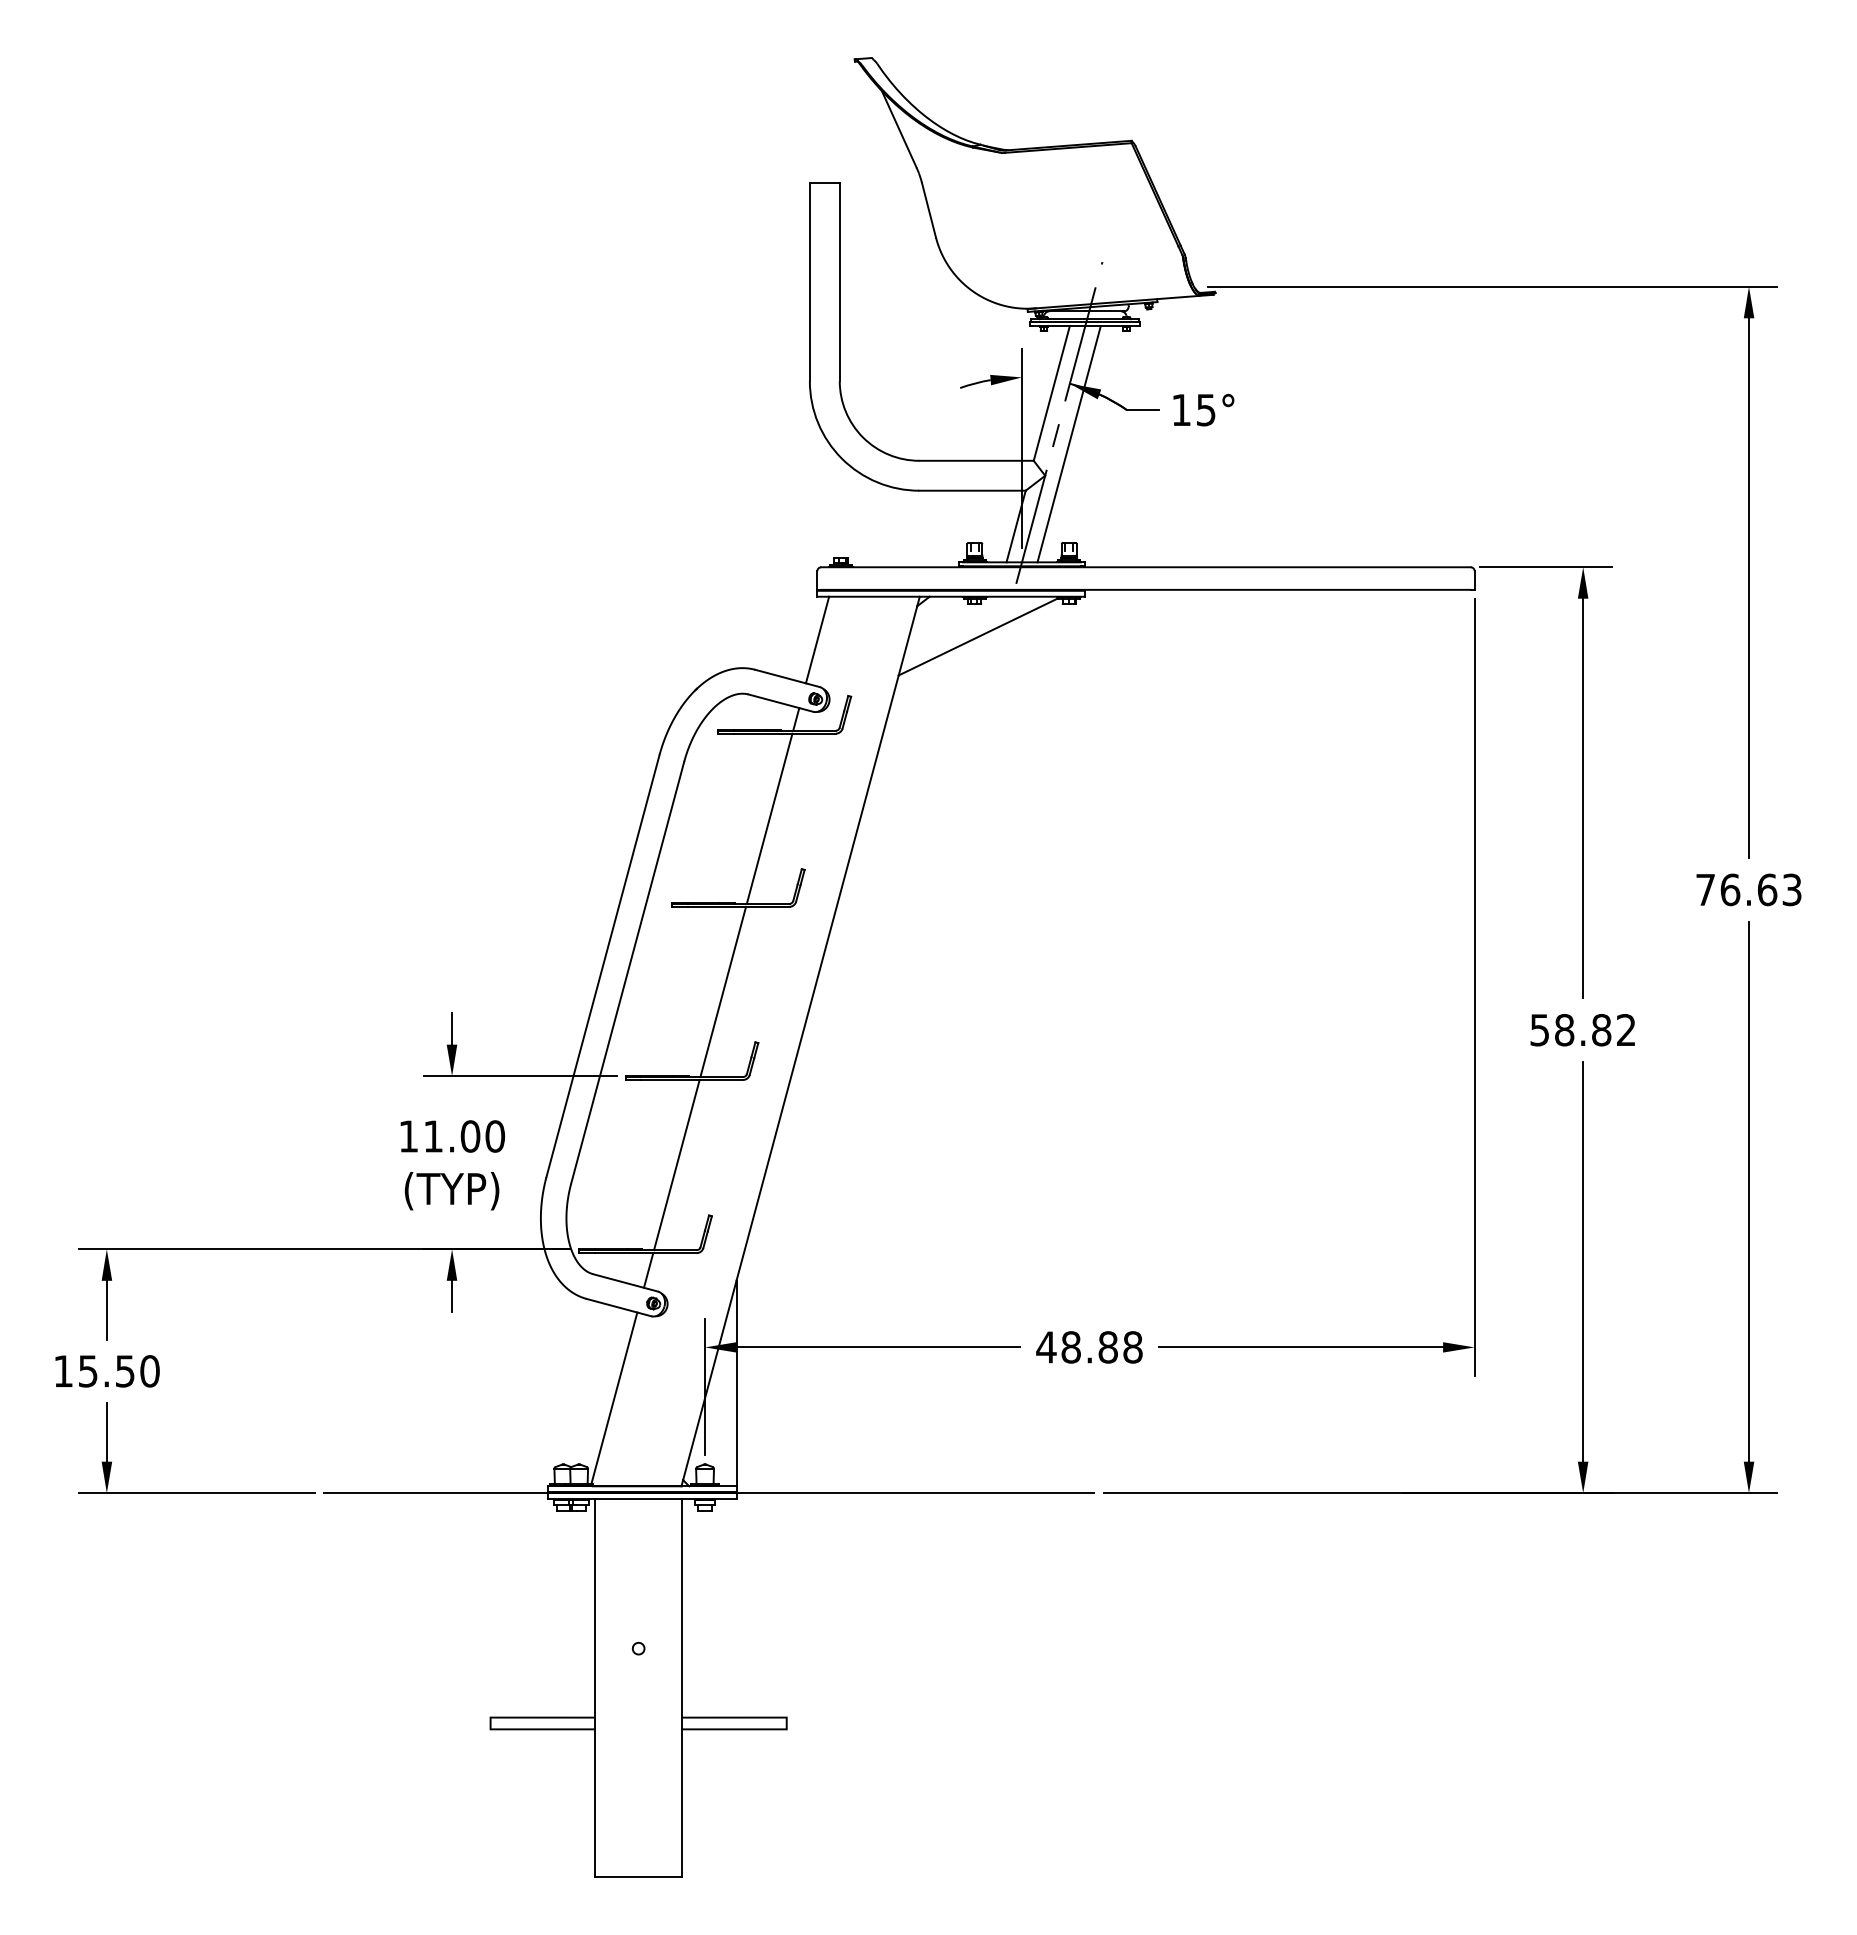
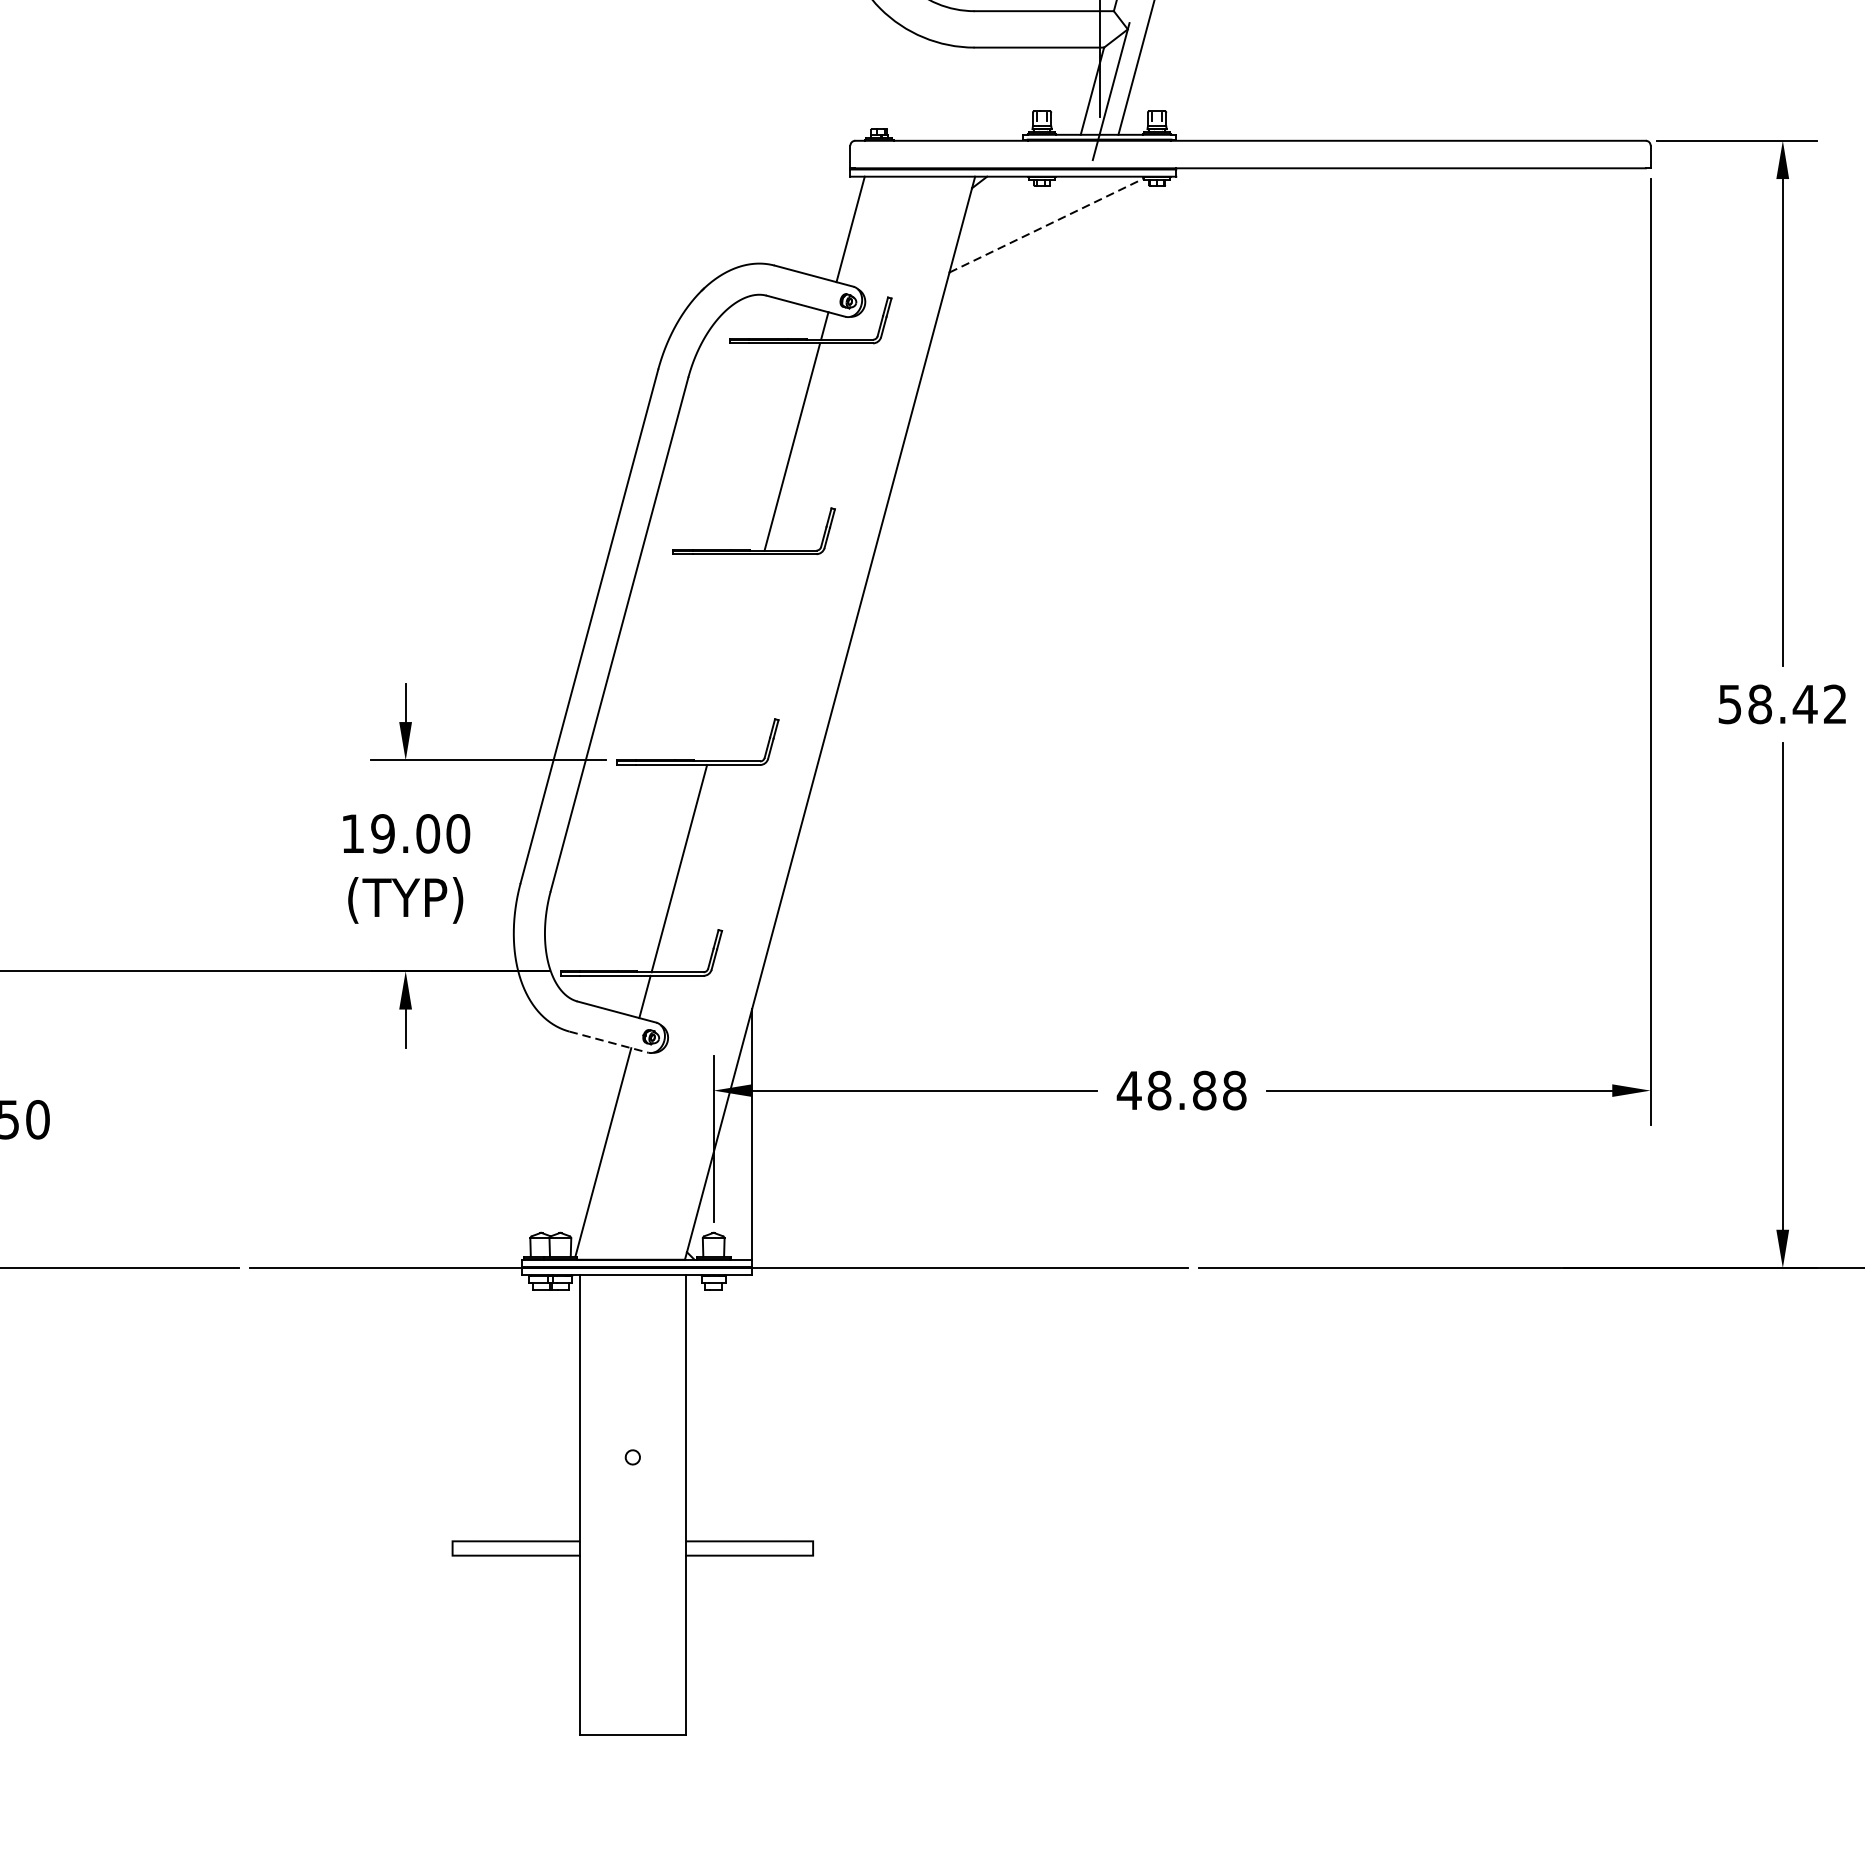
line: (978, 636) -> (1046, 225), solid -> dashed
line: (723, 991) -> (736, 657), removed
text: (1601, 1030) -> (1805, 704), 58.82 -> 58.42
text: (433, 1136) -> (383, 833), 11.00 -> 19.00
line: (618, 1307) -> (608, 1042), solid -> dashed

